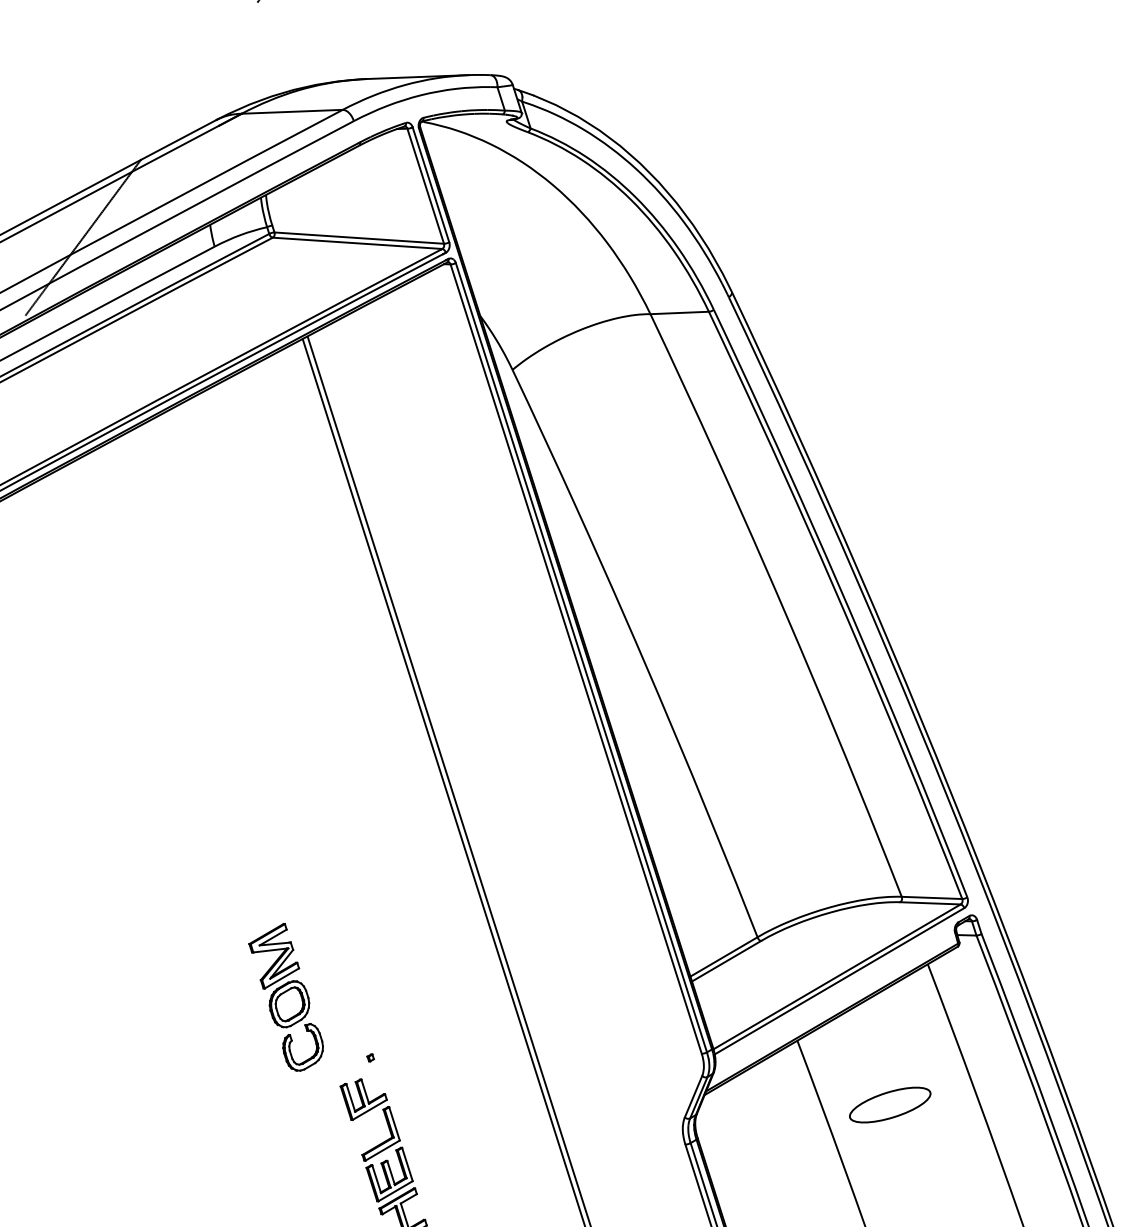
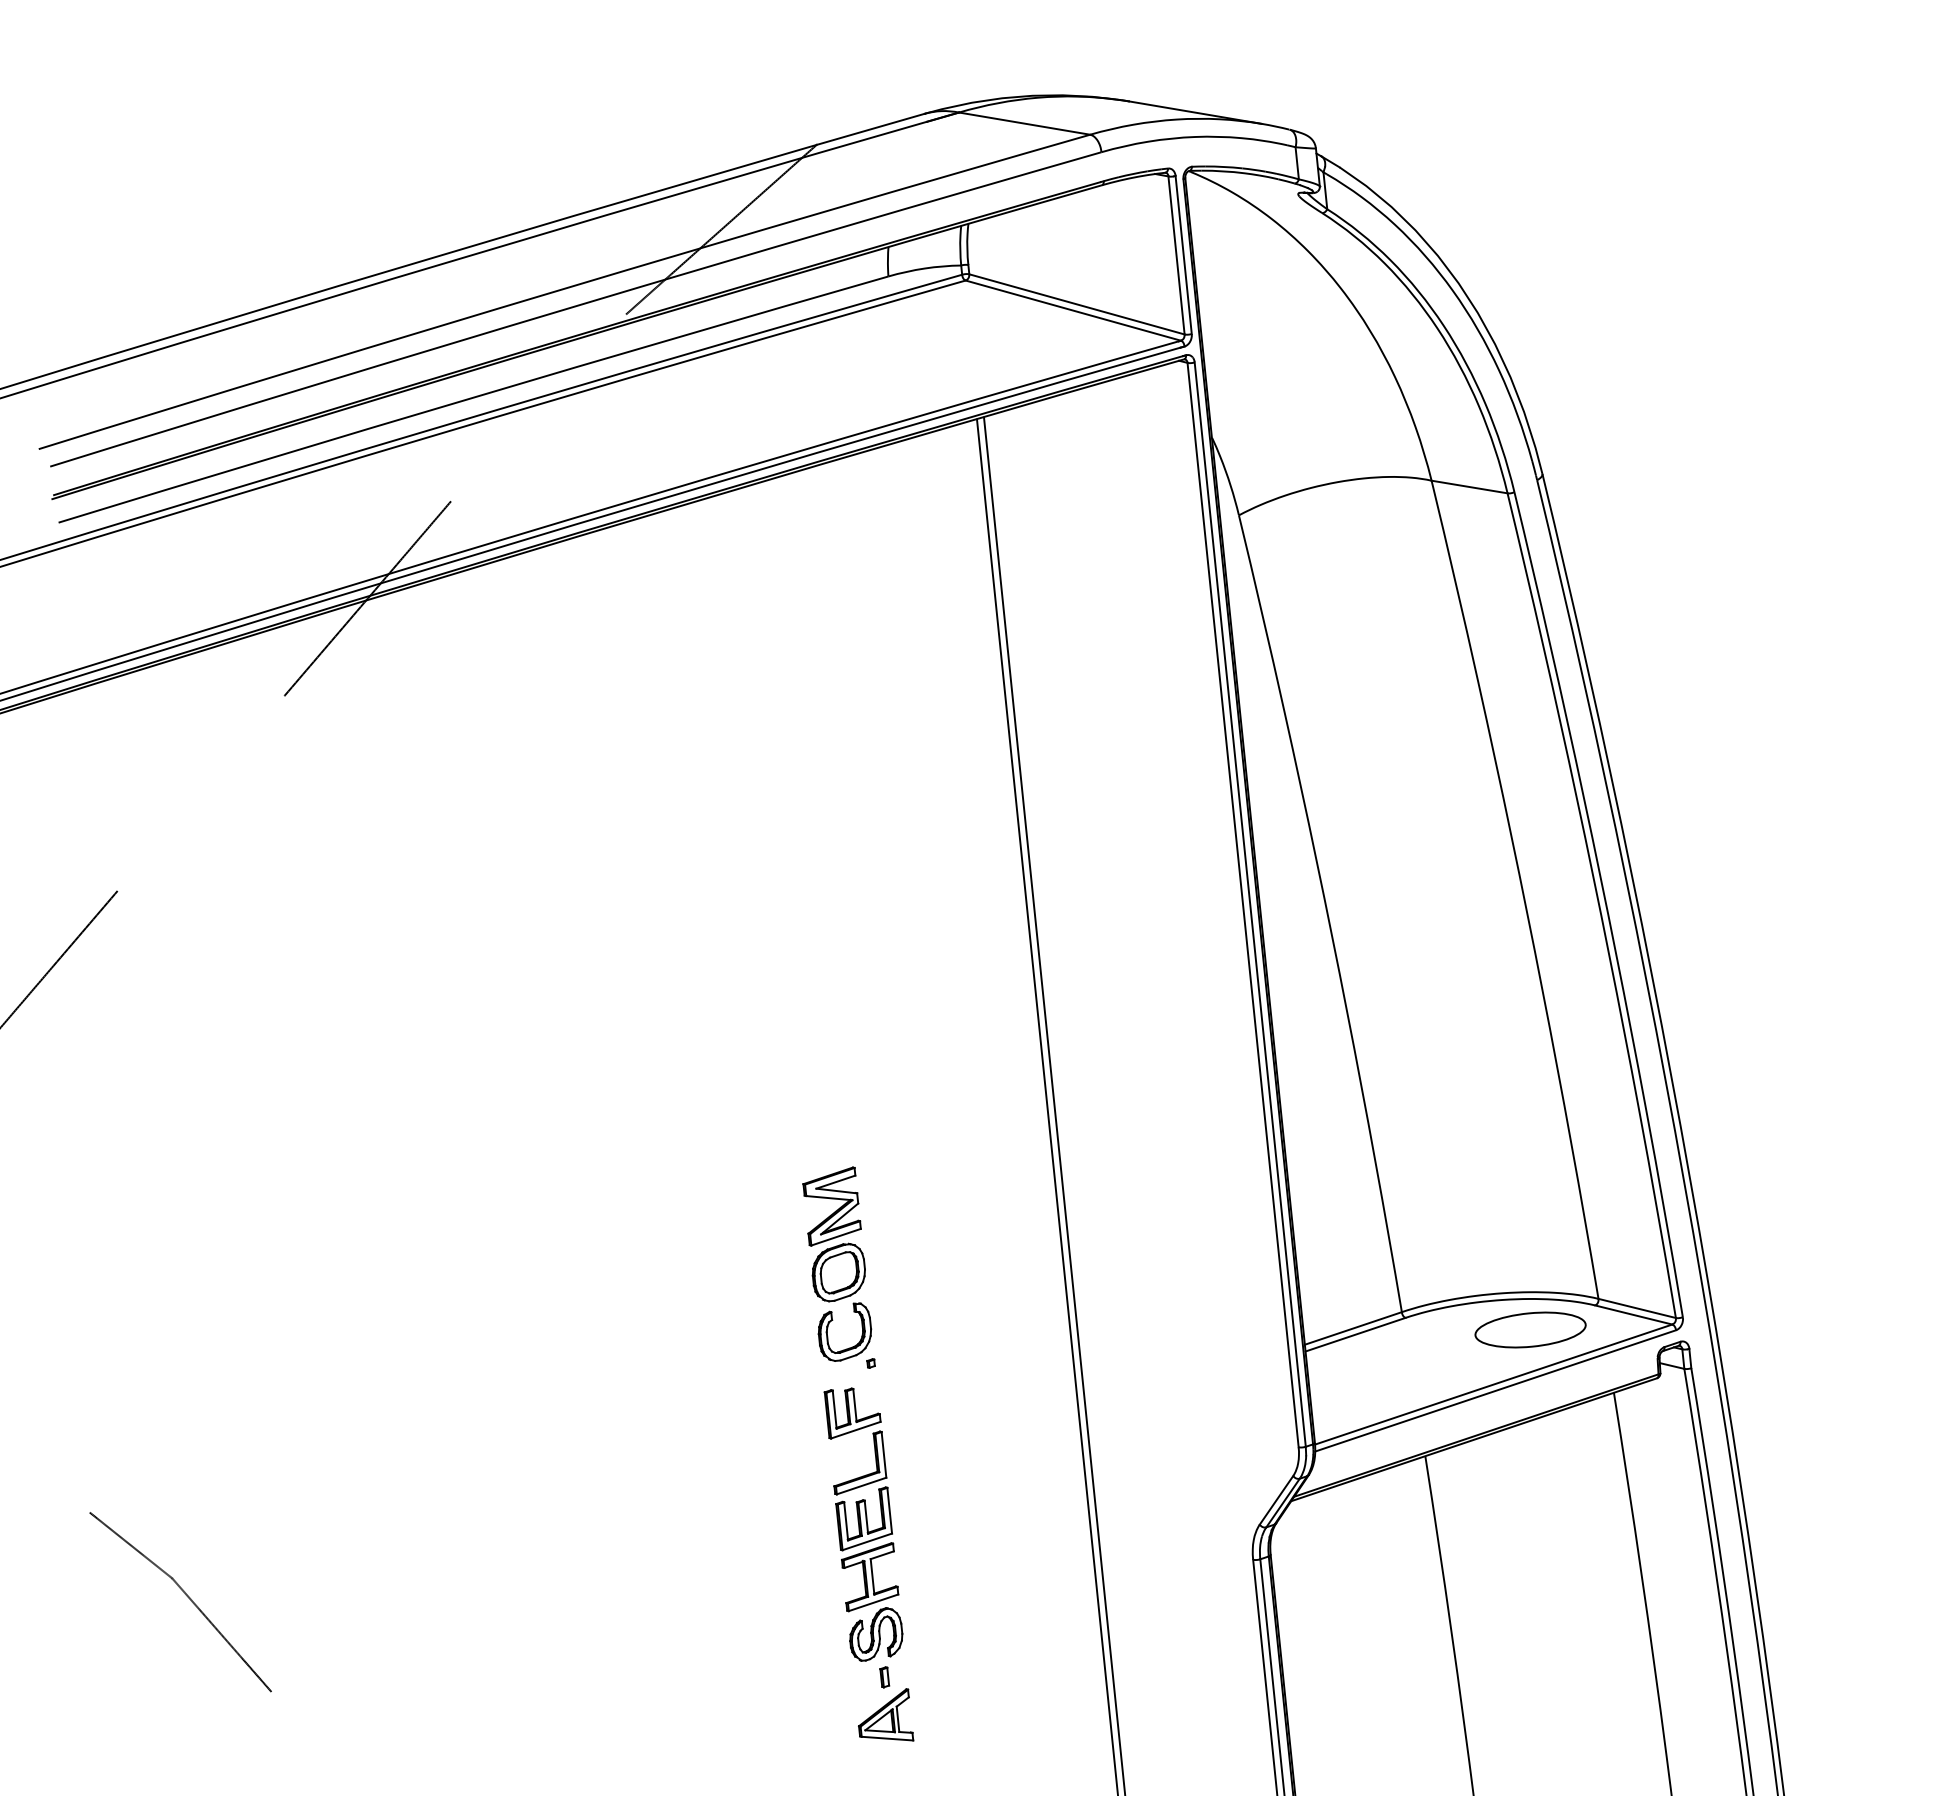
part: (287, 997) -> (837, 1263), moved
part: (890, 1104) -> (1530, 1329), moved

